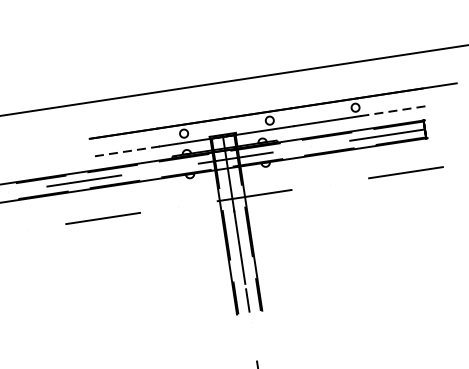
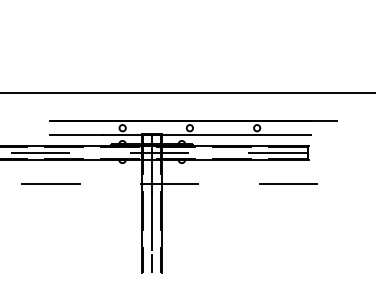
line: (393, 111) -> (285, 135), dashed -> solid
line: (125, 152) -> (75, 135), dashed -> solid

